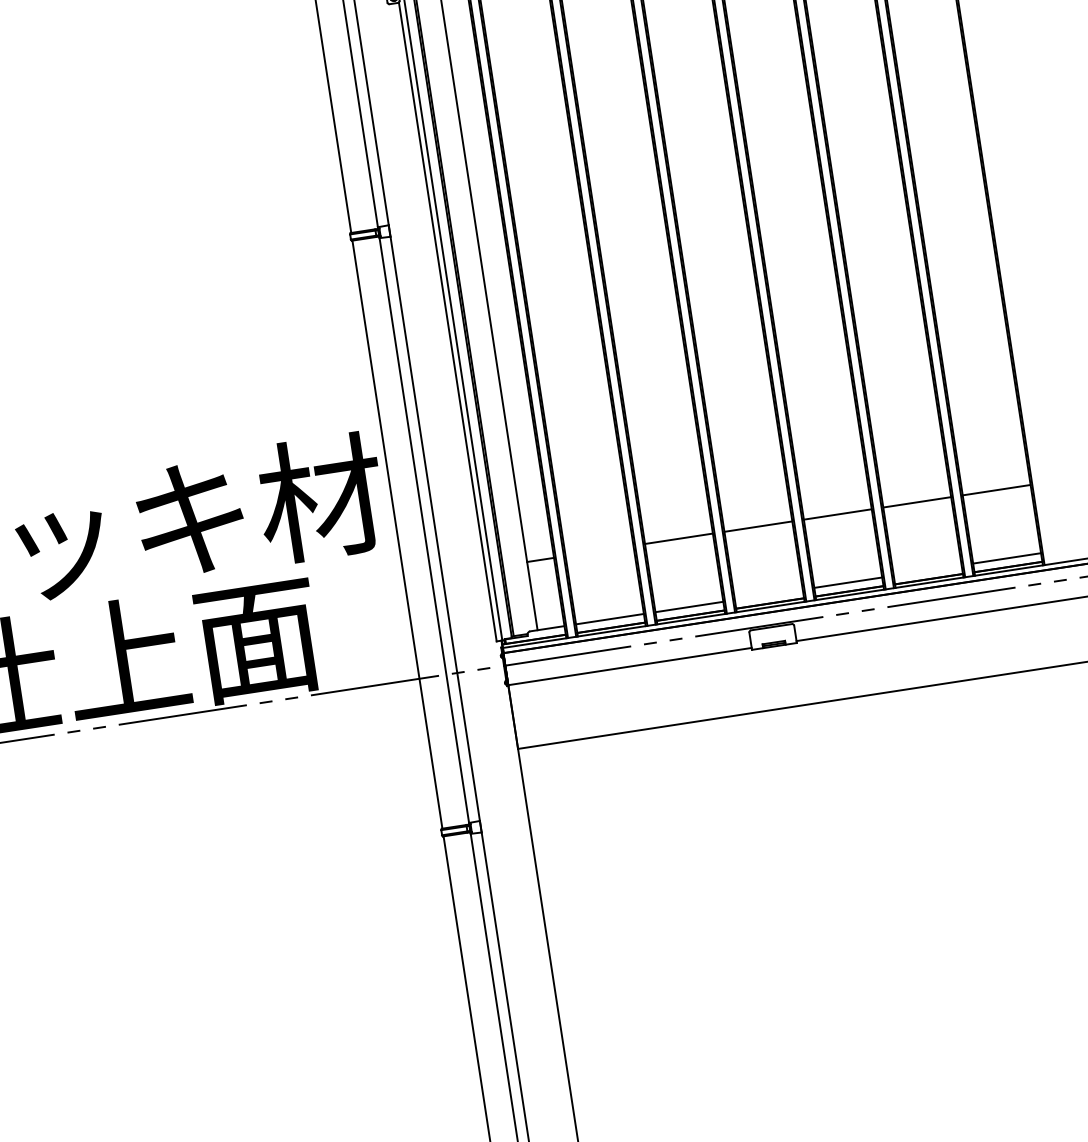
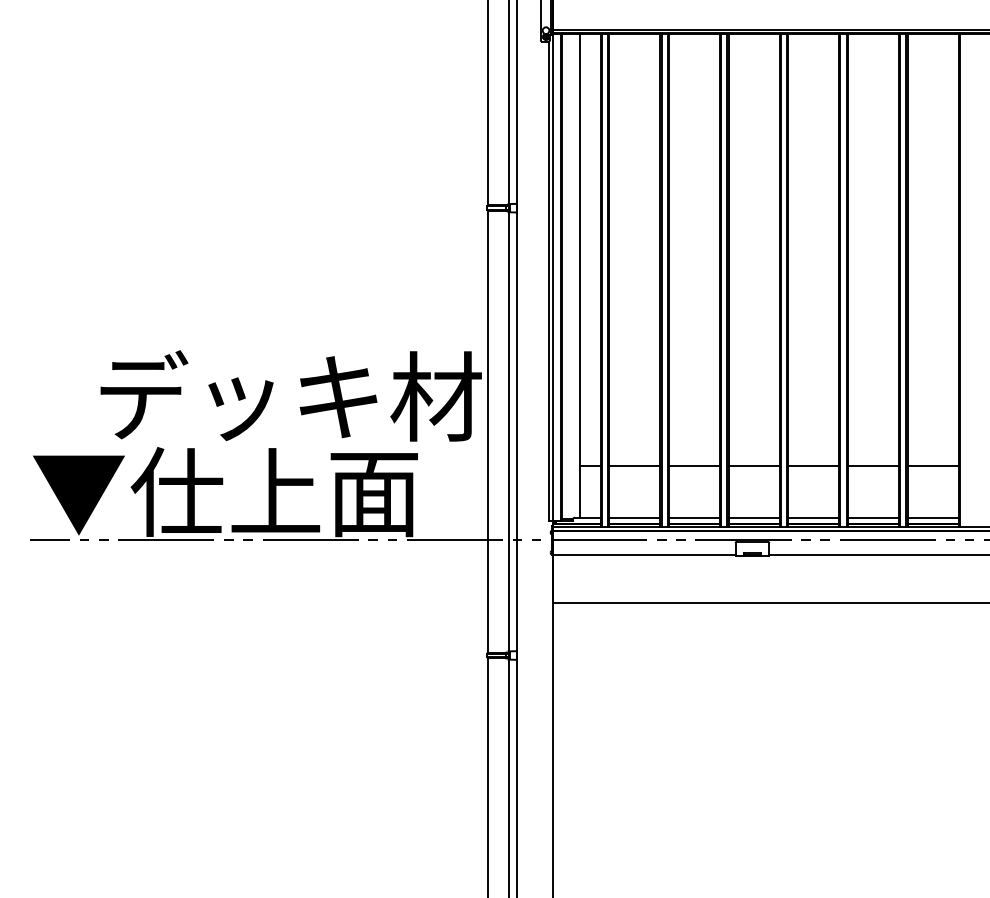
line: (599, 551) -> (634, 466), added
line: (926, 570) -> (872, 517), added
line: (768, 594) -> (753, 517), added

